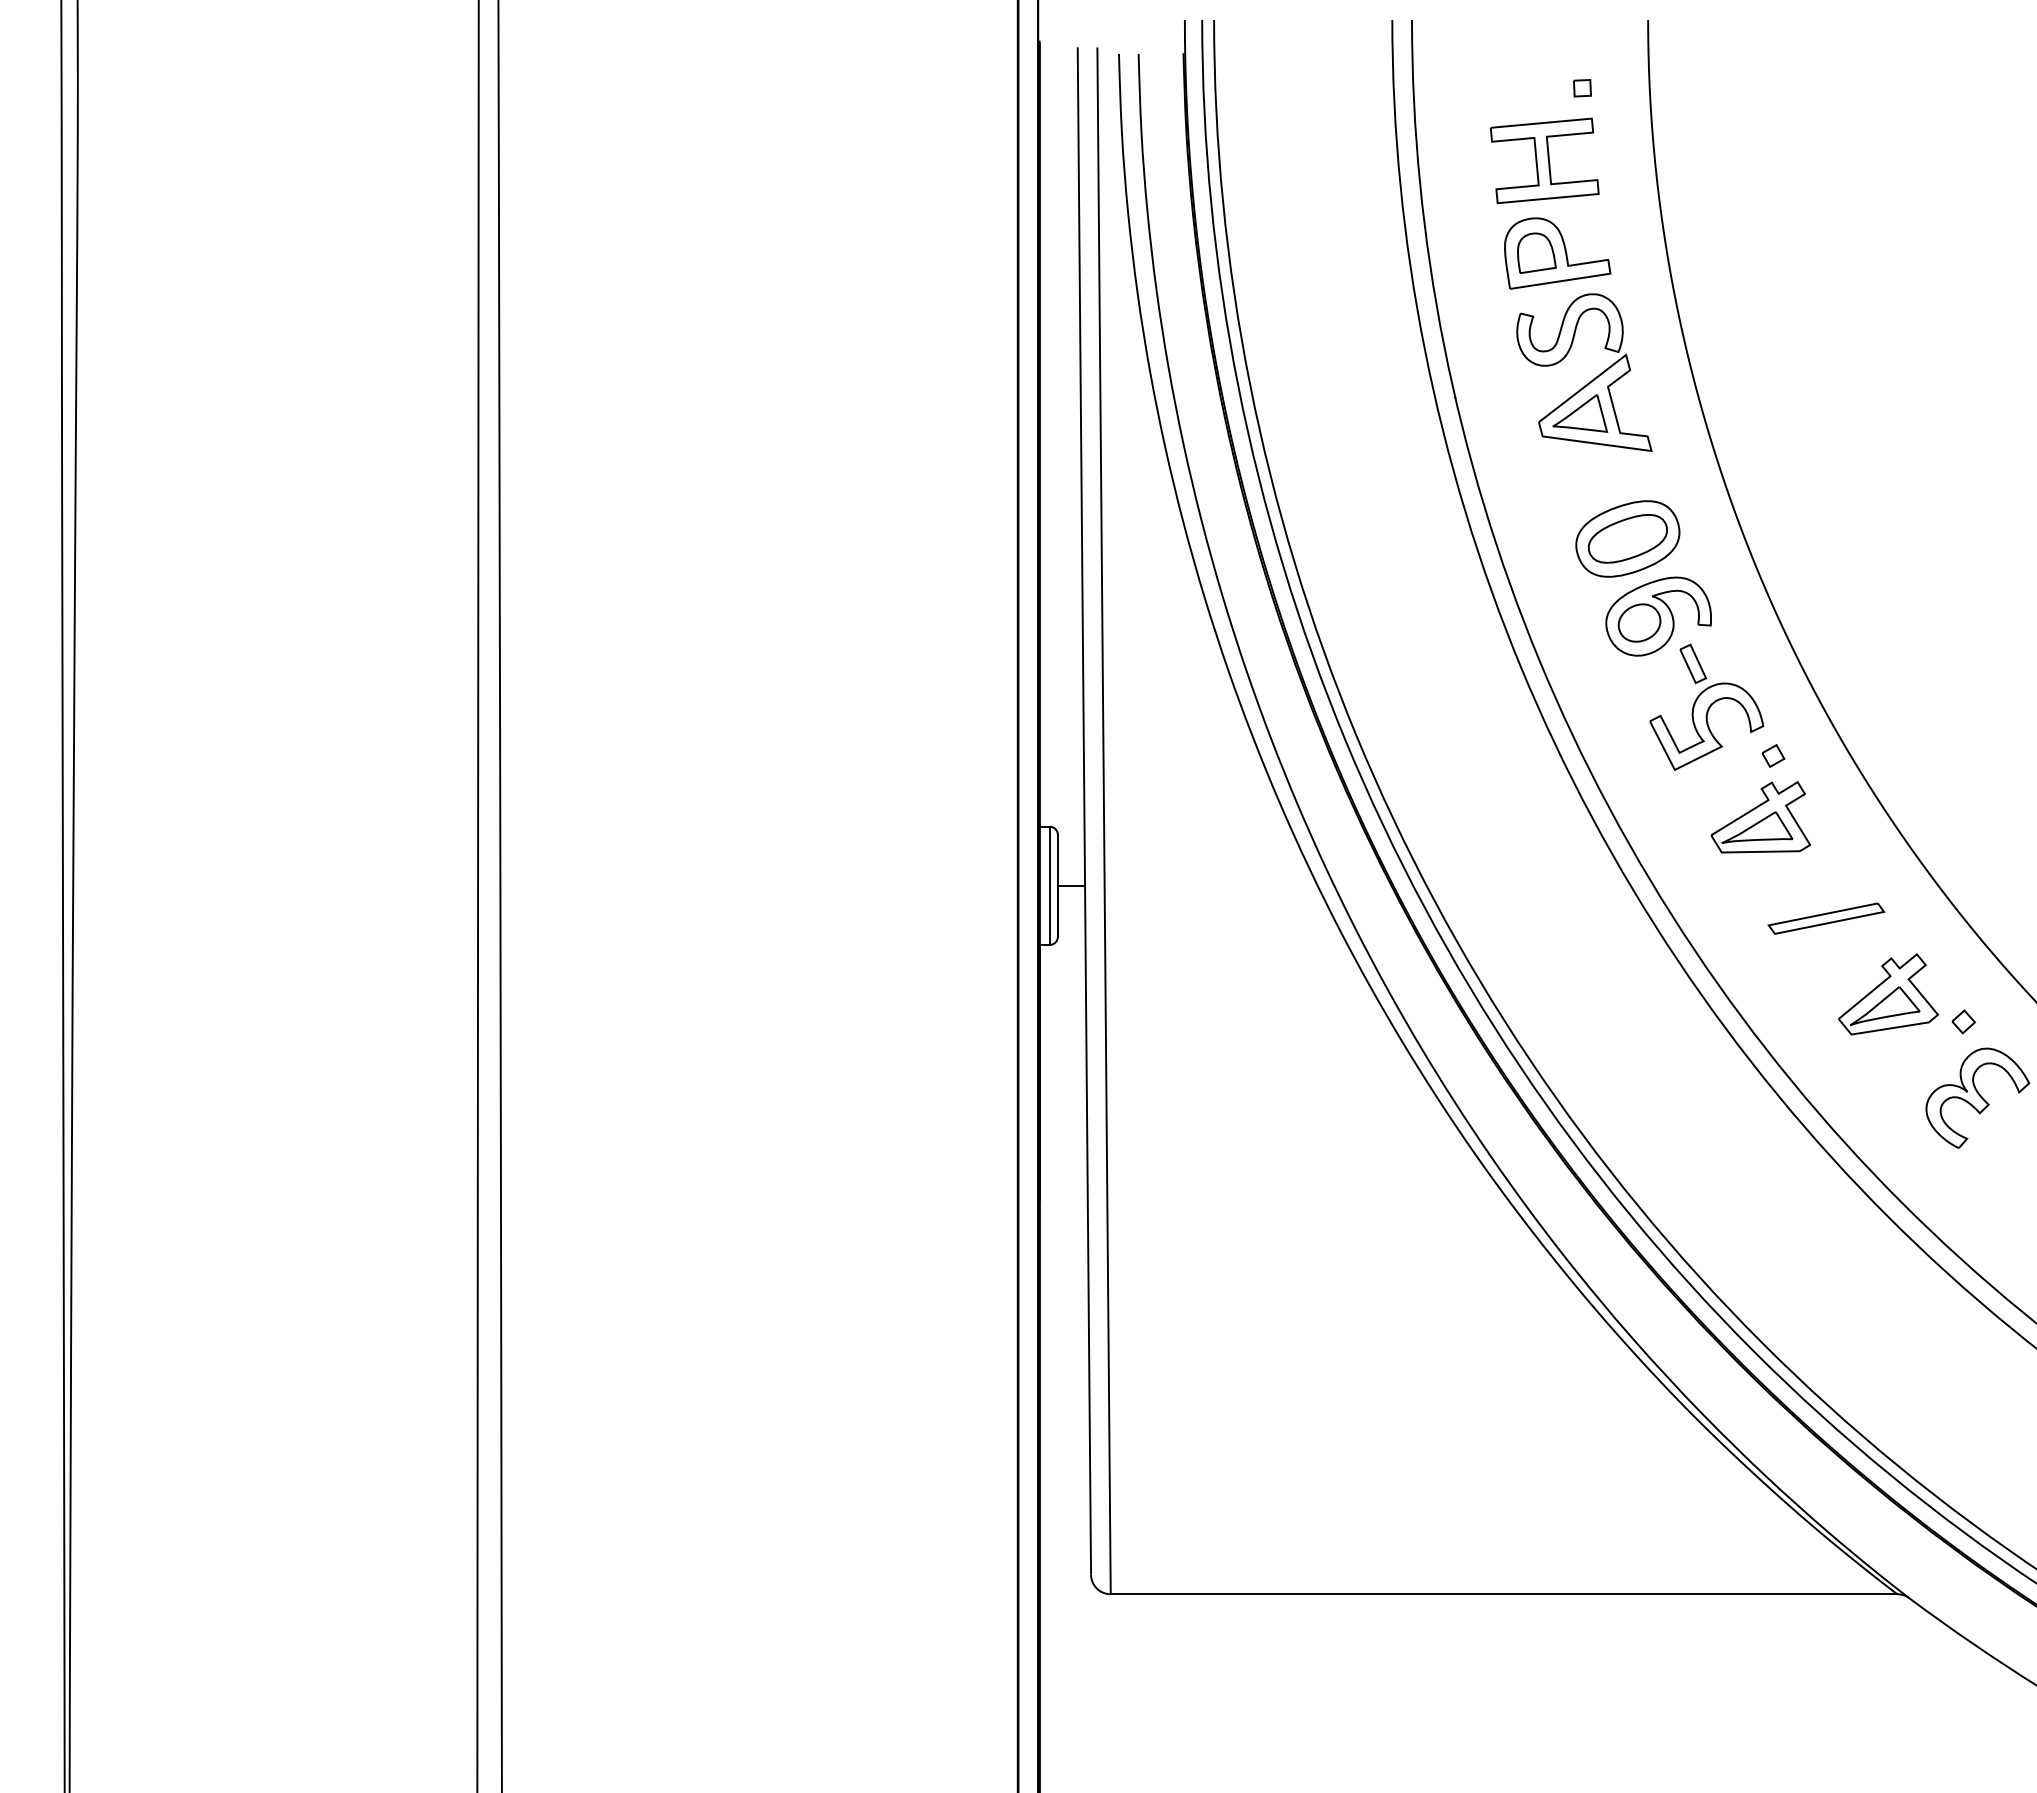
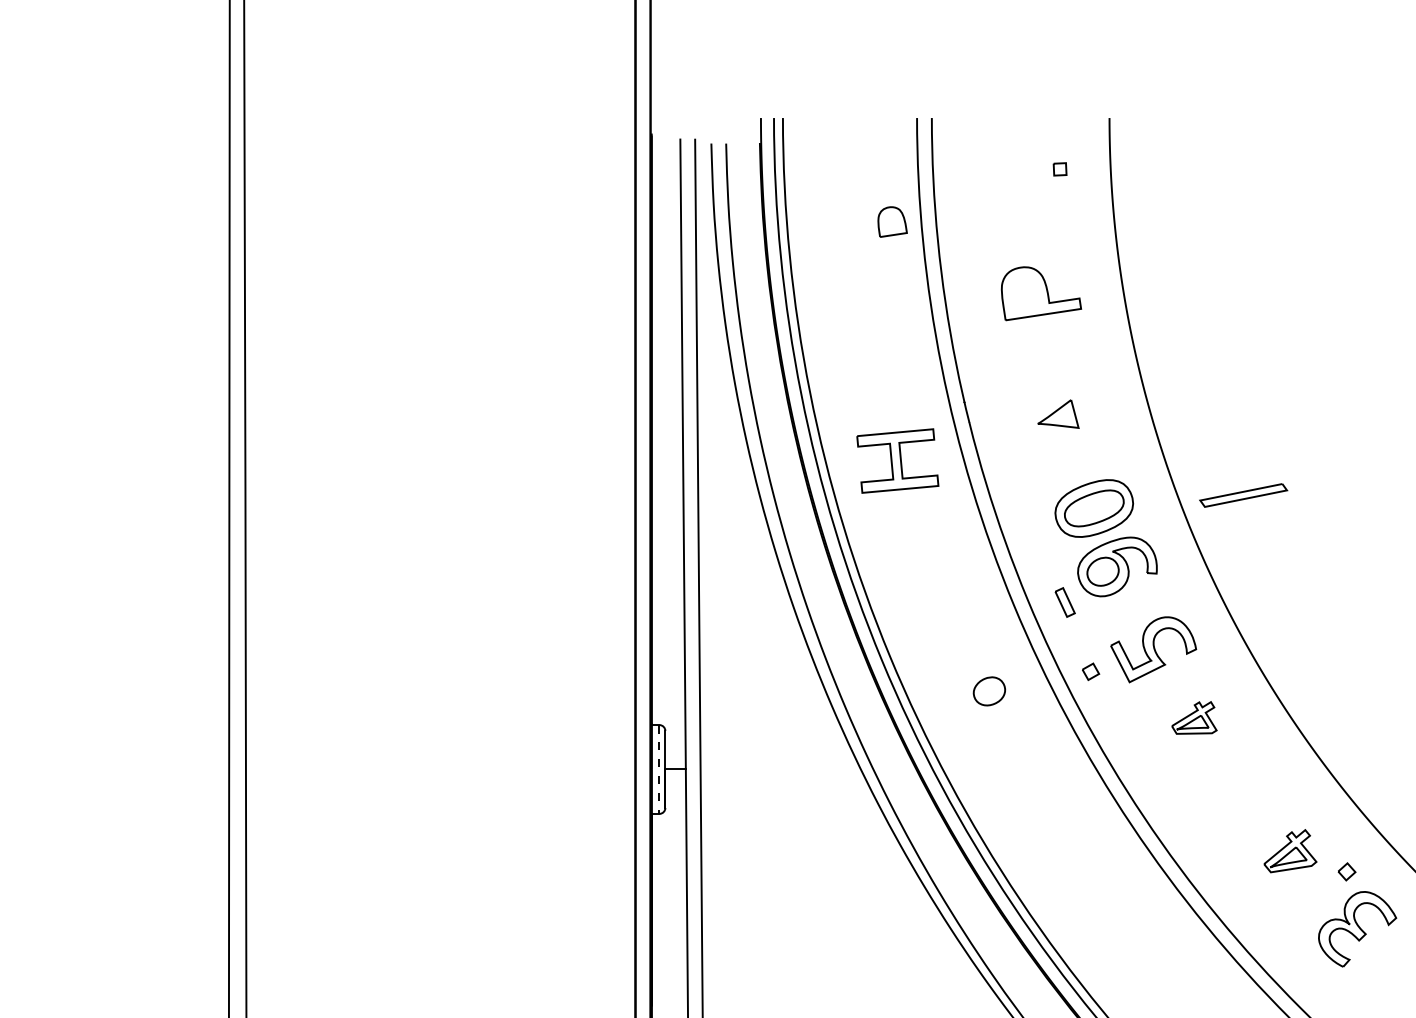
part: (1544, 160) -> (897, 460), moved
part: (1536, 252) -> (892, 221), moved
part: (1592, 379) -> (1067, 388), removed
part: (1693, 663) -> (1065, 602), moved
part: (1773, 755) -> (1090, 671), moved
part: (1488, 781) -> (989, 690), added
part: (1760, 817) -> (1194, 718), size x0.6
line: (1049, 886) -> (659, 769), solid -> dashed
part: (1826, 918) -> (1243, 495), moved
part: (1888, 994) -> (1290, 851), size x0.7

